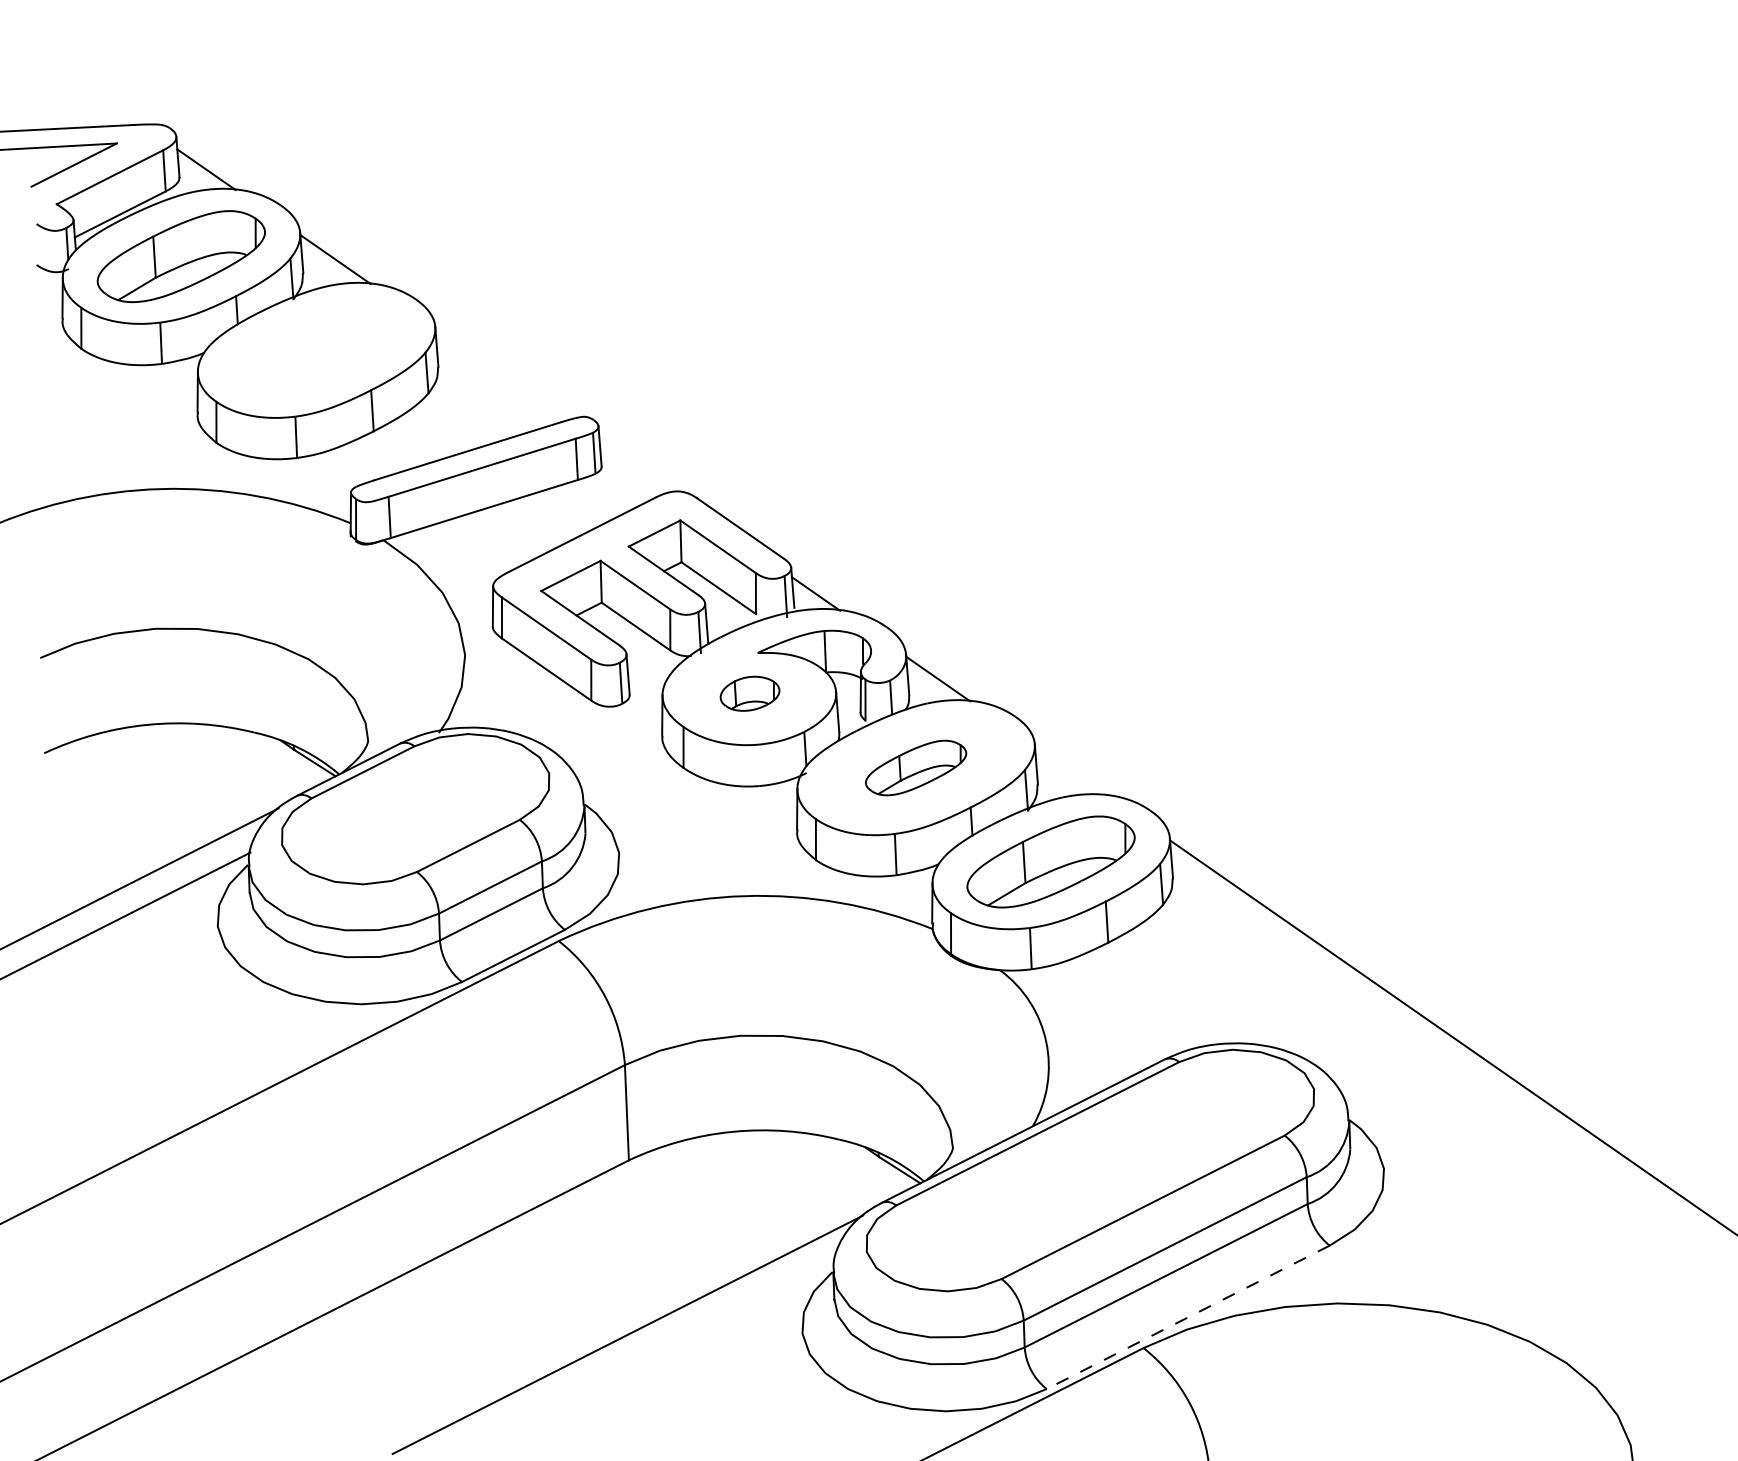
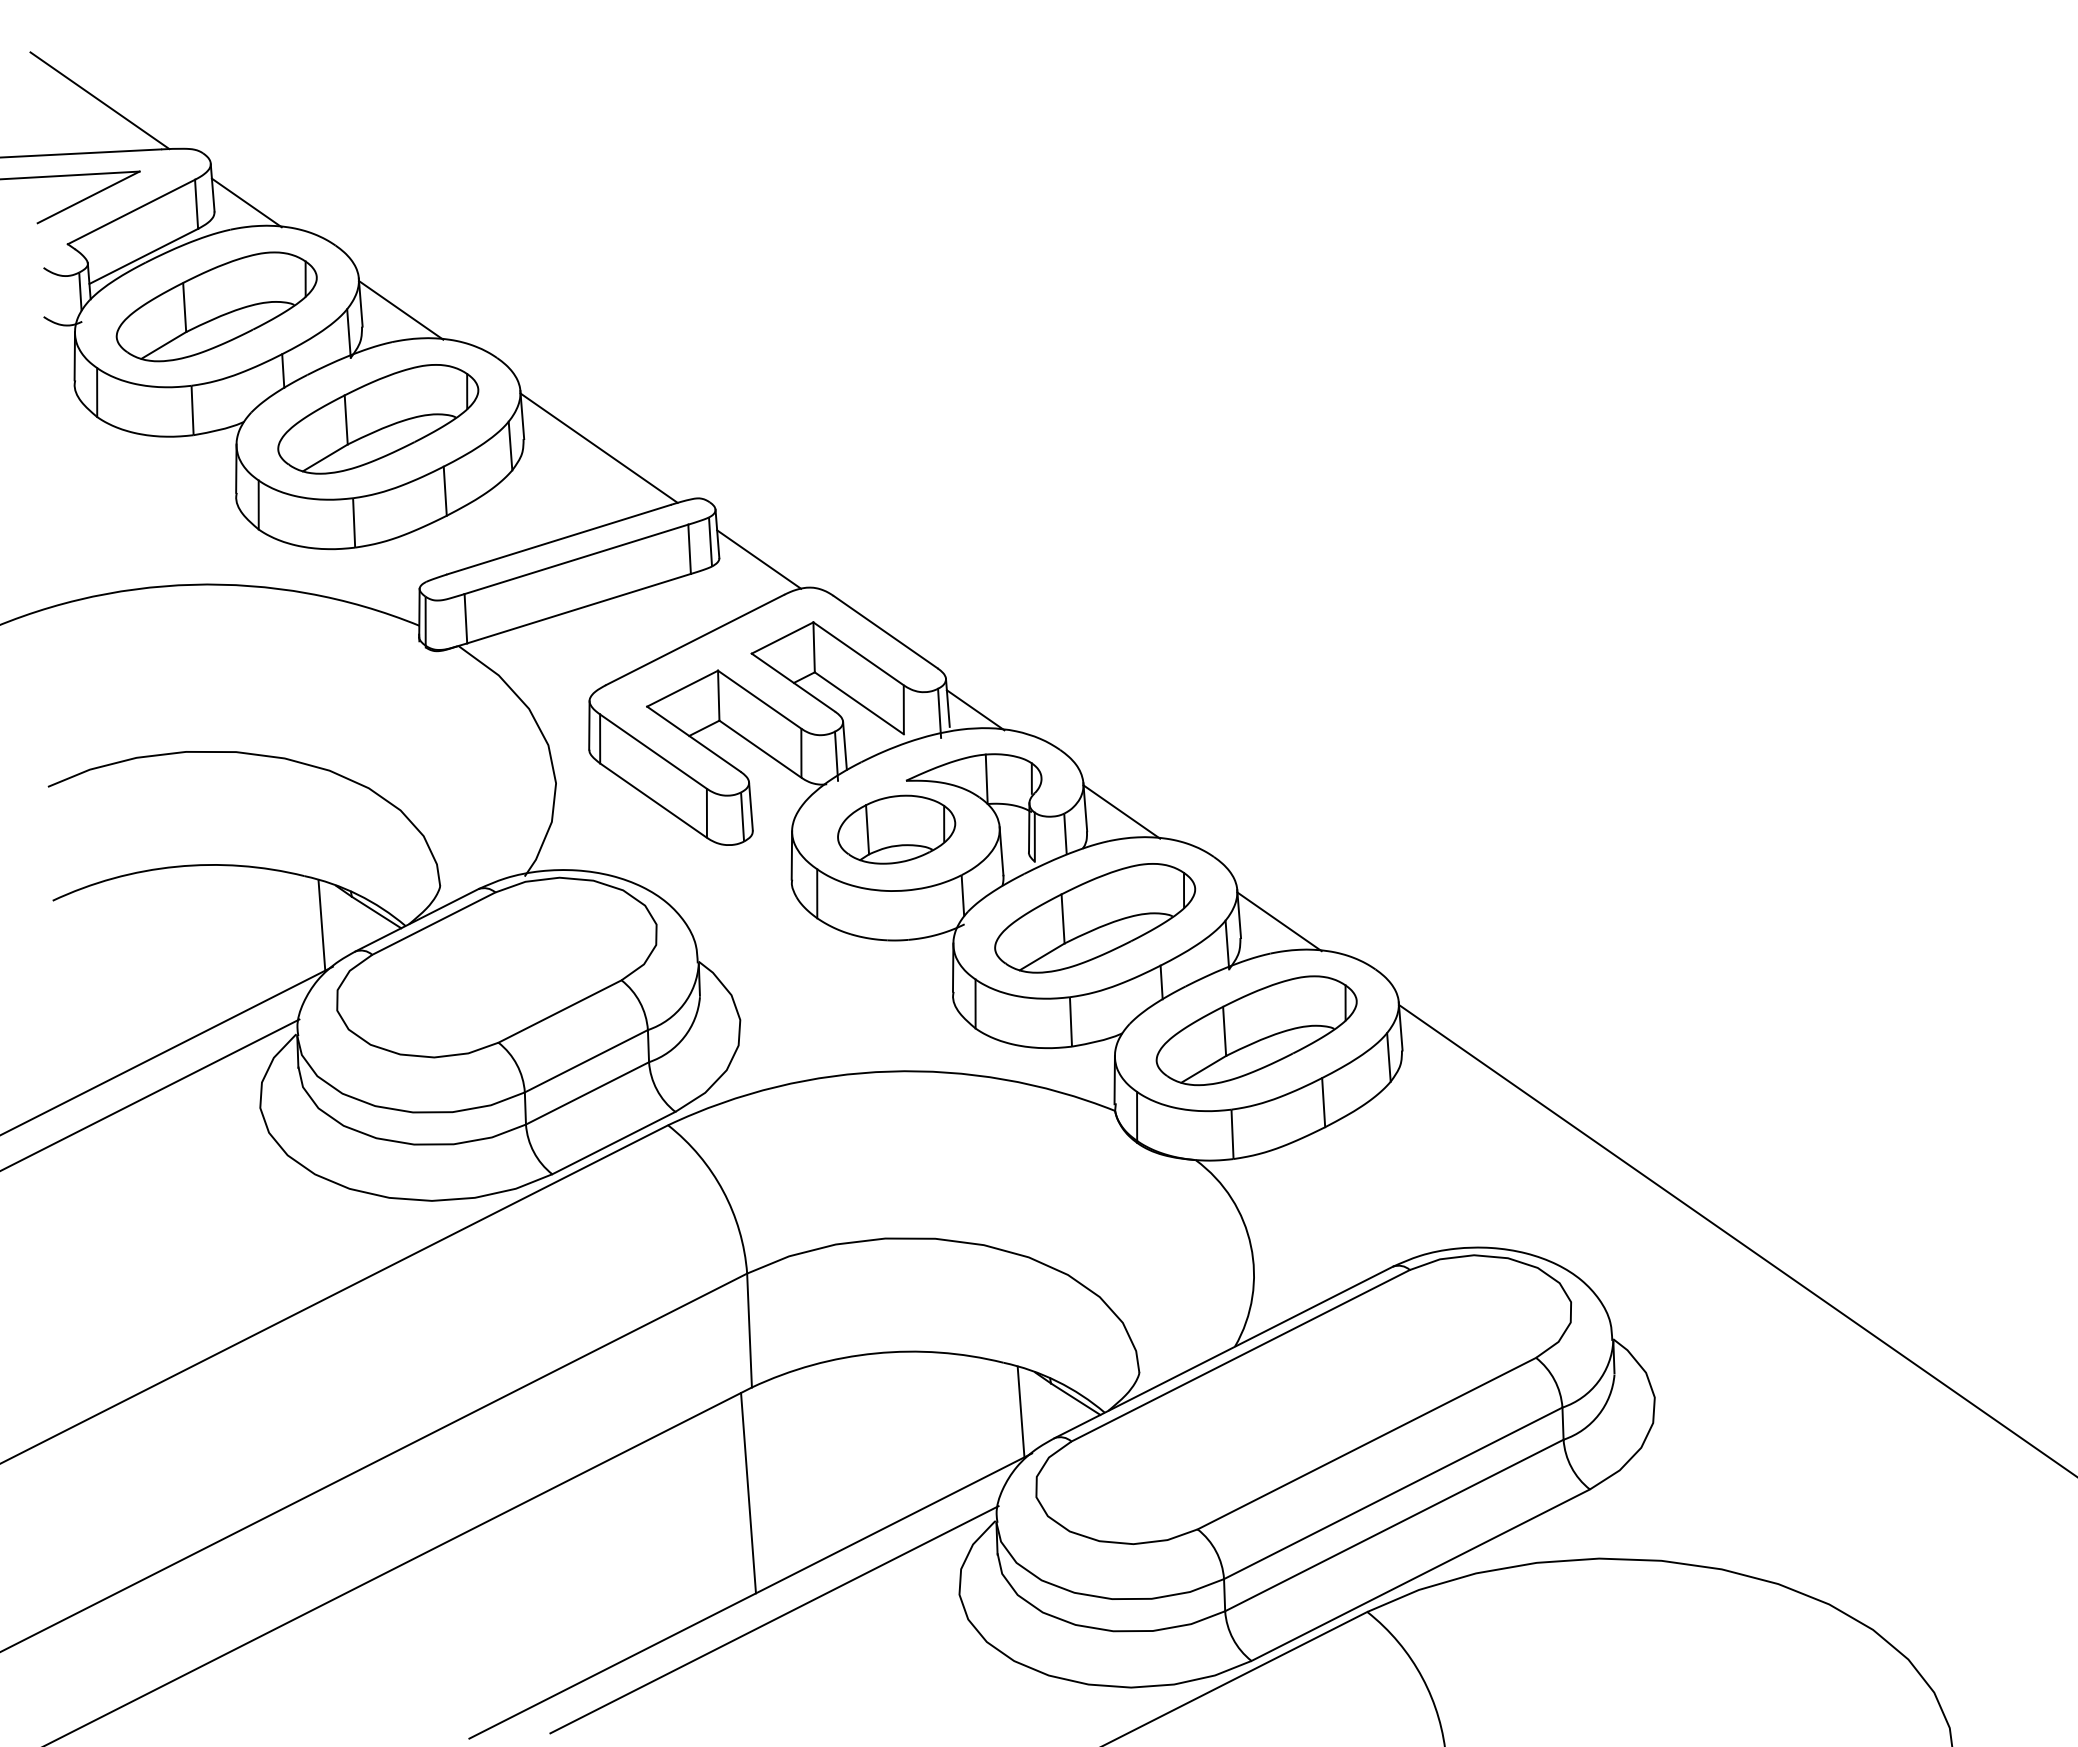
line: (83, 84) -> (99, 100), added
part: (316, 350) -> (378, 419), added
line: (500, 374) -> (598, 447), added
line: (635, 467) -> (759, 559), added
part: (749, 693) -> (896, 829), size x1.67
part: (916, 768) -> (1095, 918), size x1.67
line: (1070, 770) -> (1279, 921), added
line: (268, 773) -> (321, 924), added
line: (853, 1180) -> (1020, 1411), added
line: (626, 1248) -> (748, 1492), added
line: (1188, 1317) -> (1420, 1575), dashed -> solid
line: (647, 1354) -> (774, 1619), added

